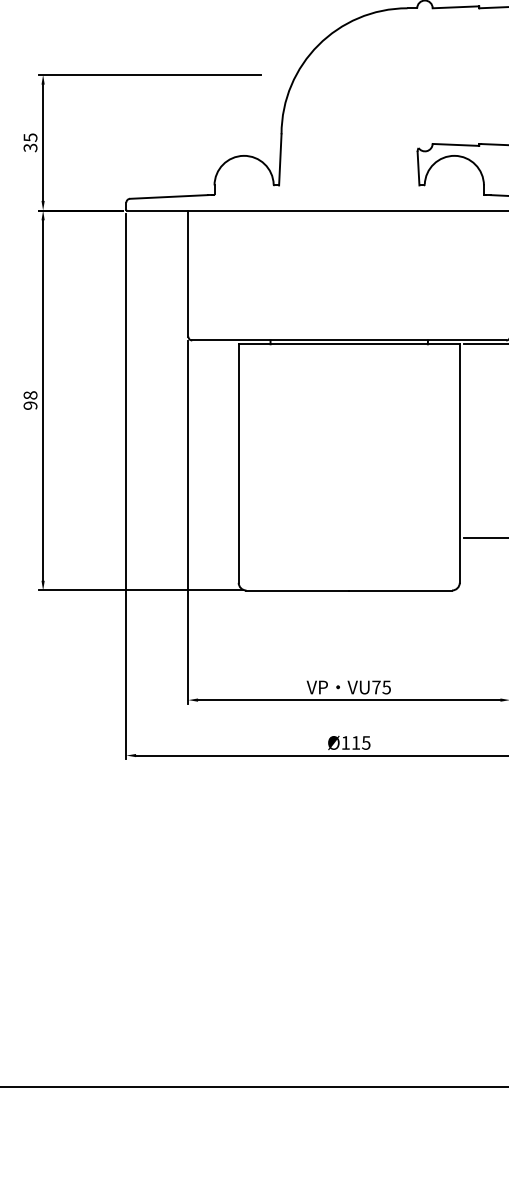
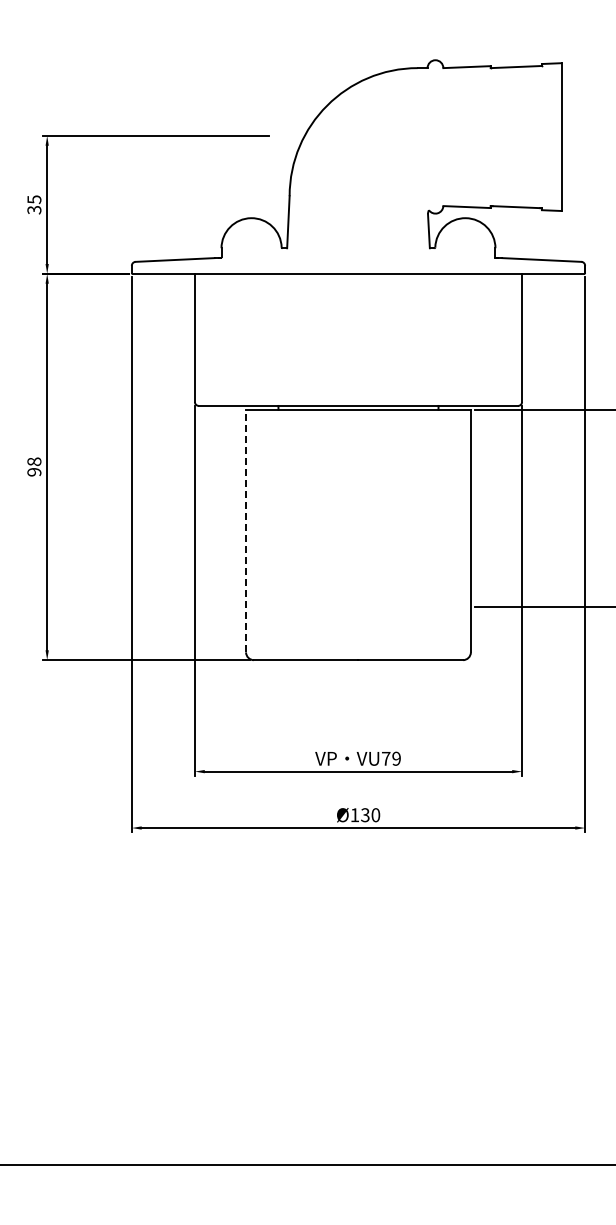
line: (239, 462) -> (246, 530), solid -> dashed
text: (386, 687) -> (396, 758), VU75 -> VU79
text: (361, 743) -> (370, 815), Ø115 -> Ø130

